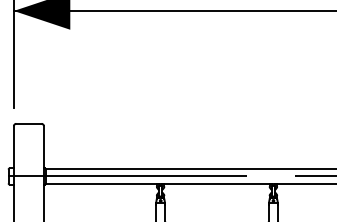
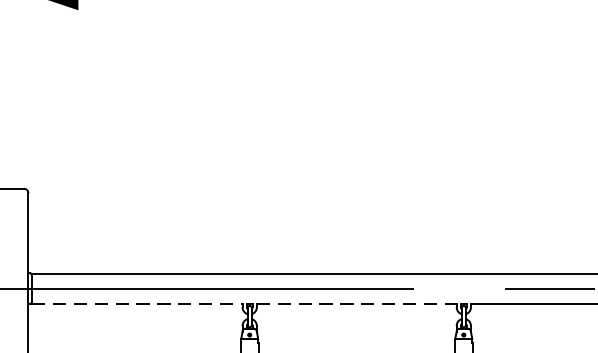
line: (101, 184) -> (137, 303), solid -> dashed
line: (217, 184) -> (357, 303), solid -> dashed

